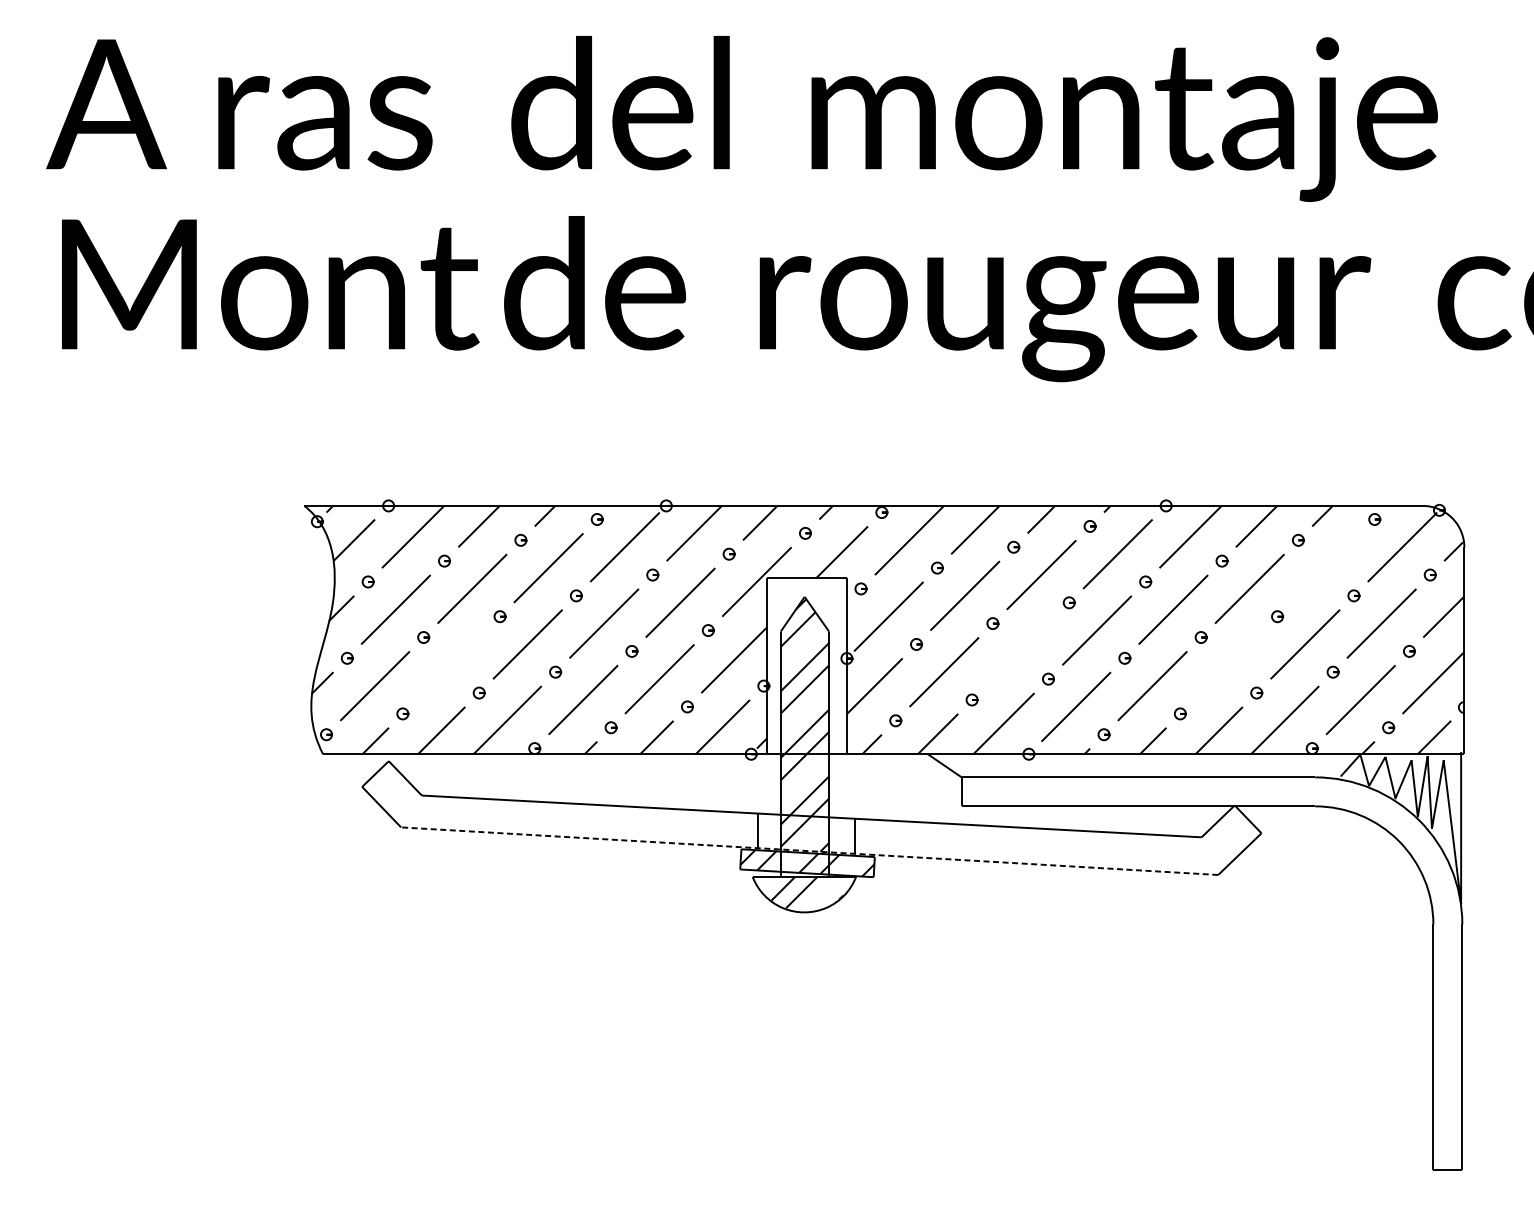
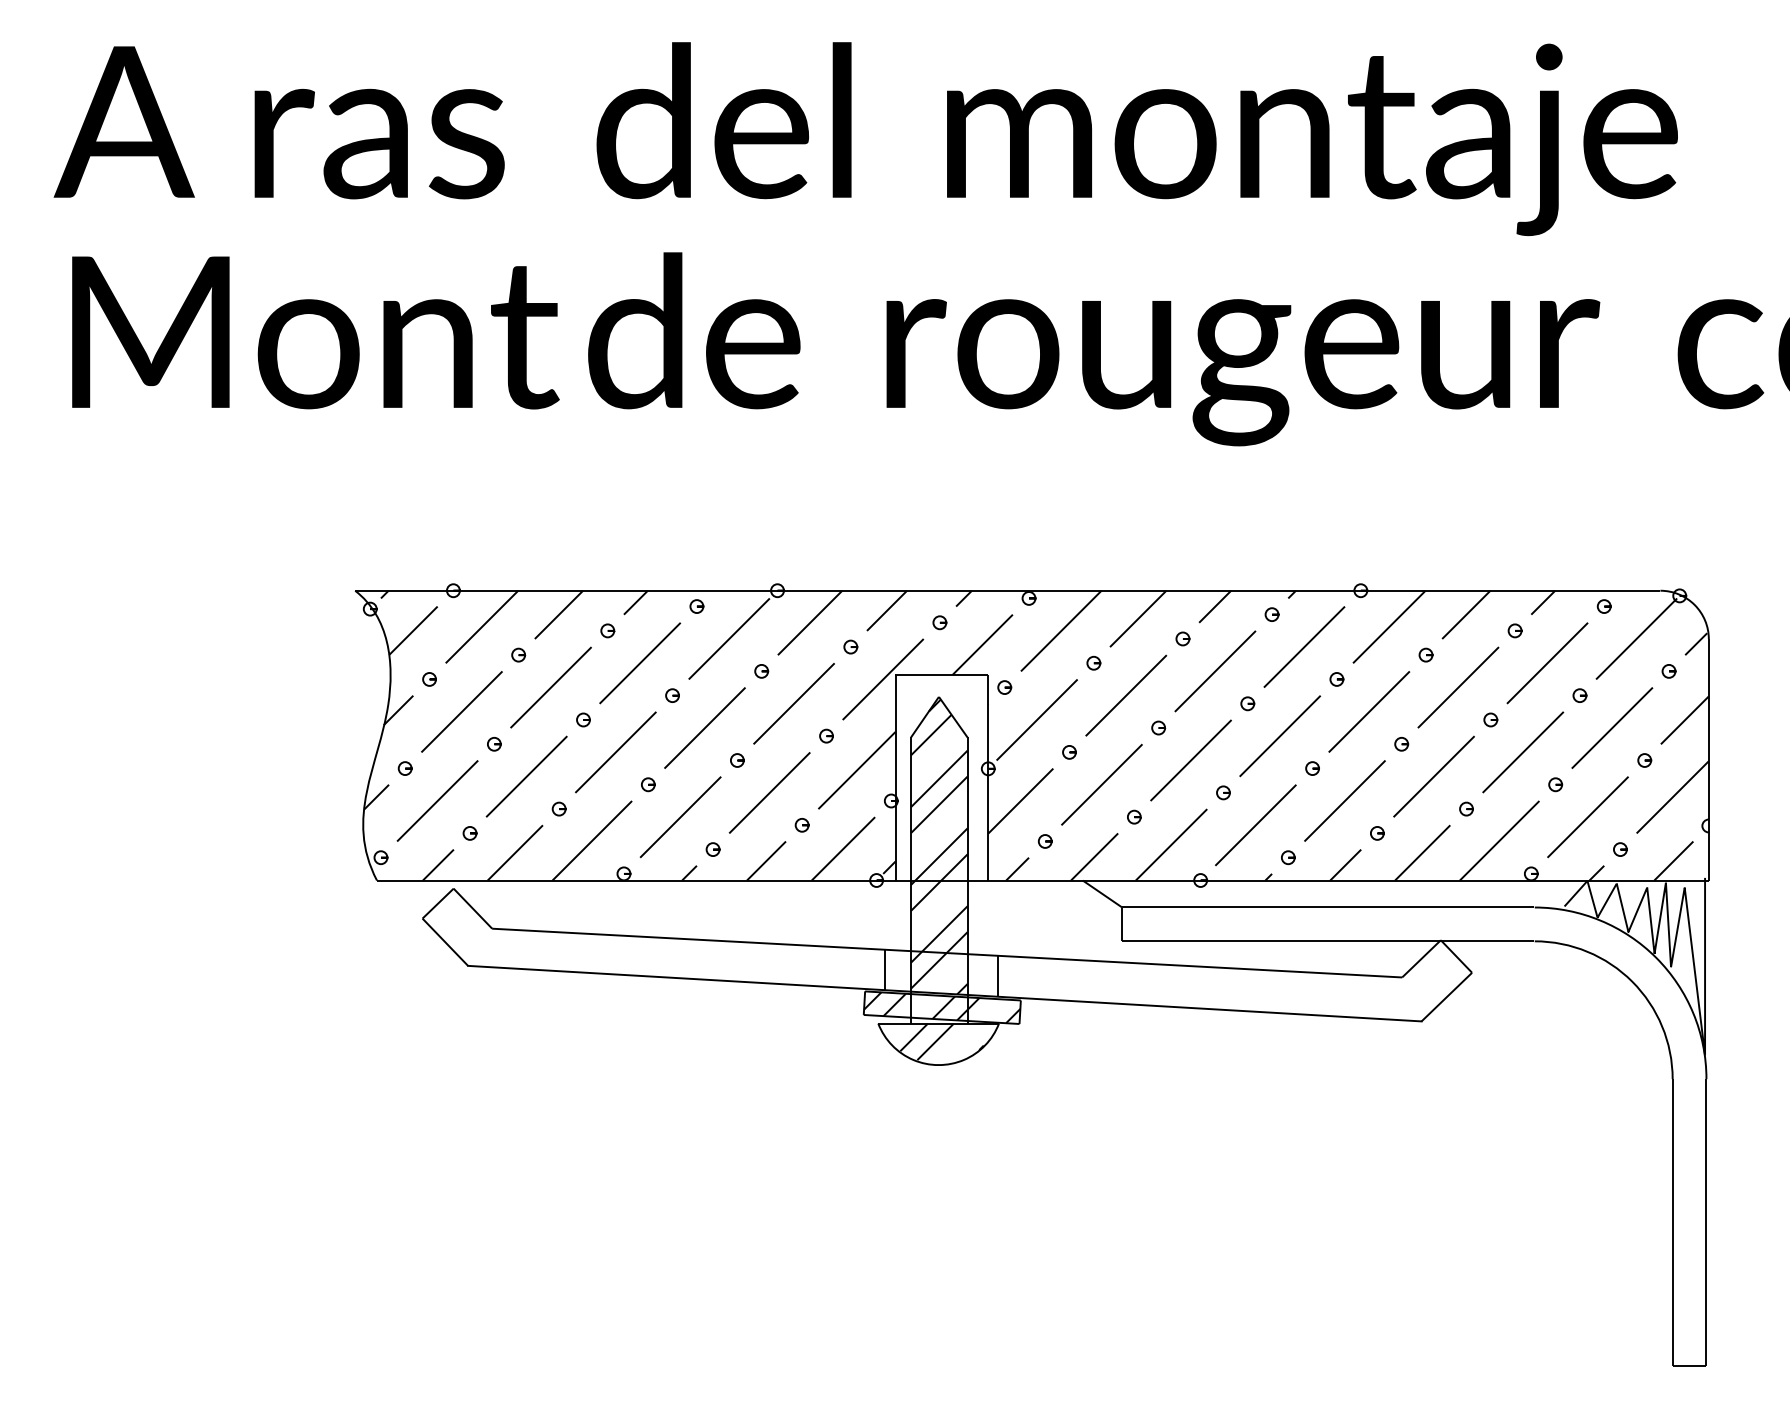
line: (1326, 568) -> (1547, 663), added
line: (1020, 651) -> (1190, 760), added
line: (451, 665) -> (526, 776), added
line: (1228, 665) -> (1433, 776), added
line: (809, 851) -> (944, 993), dashed -> solid

